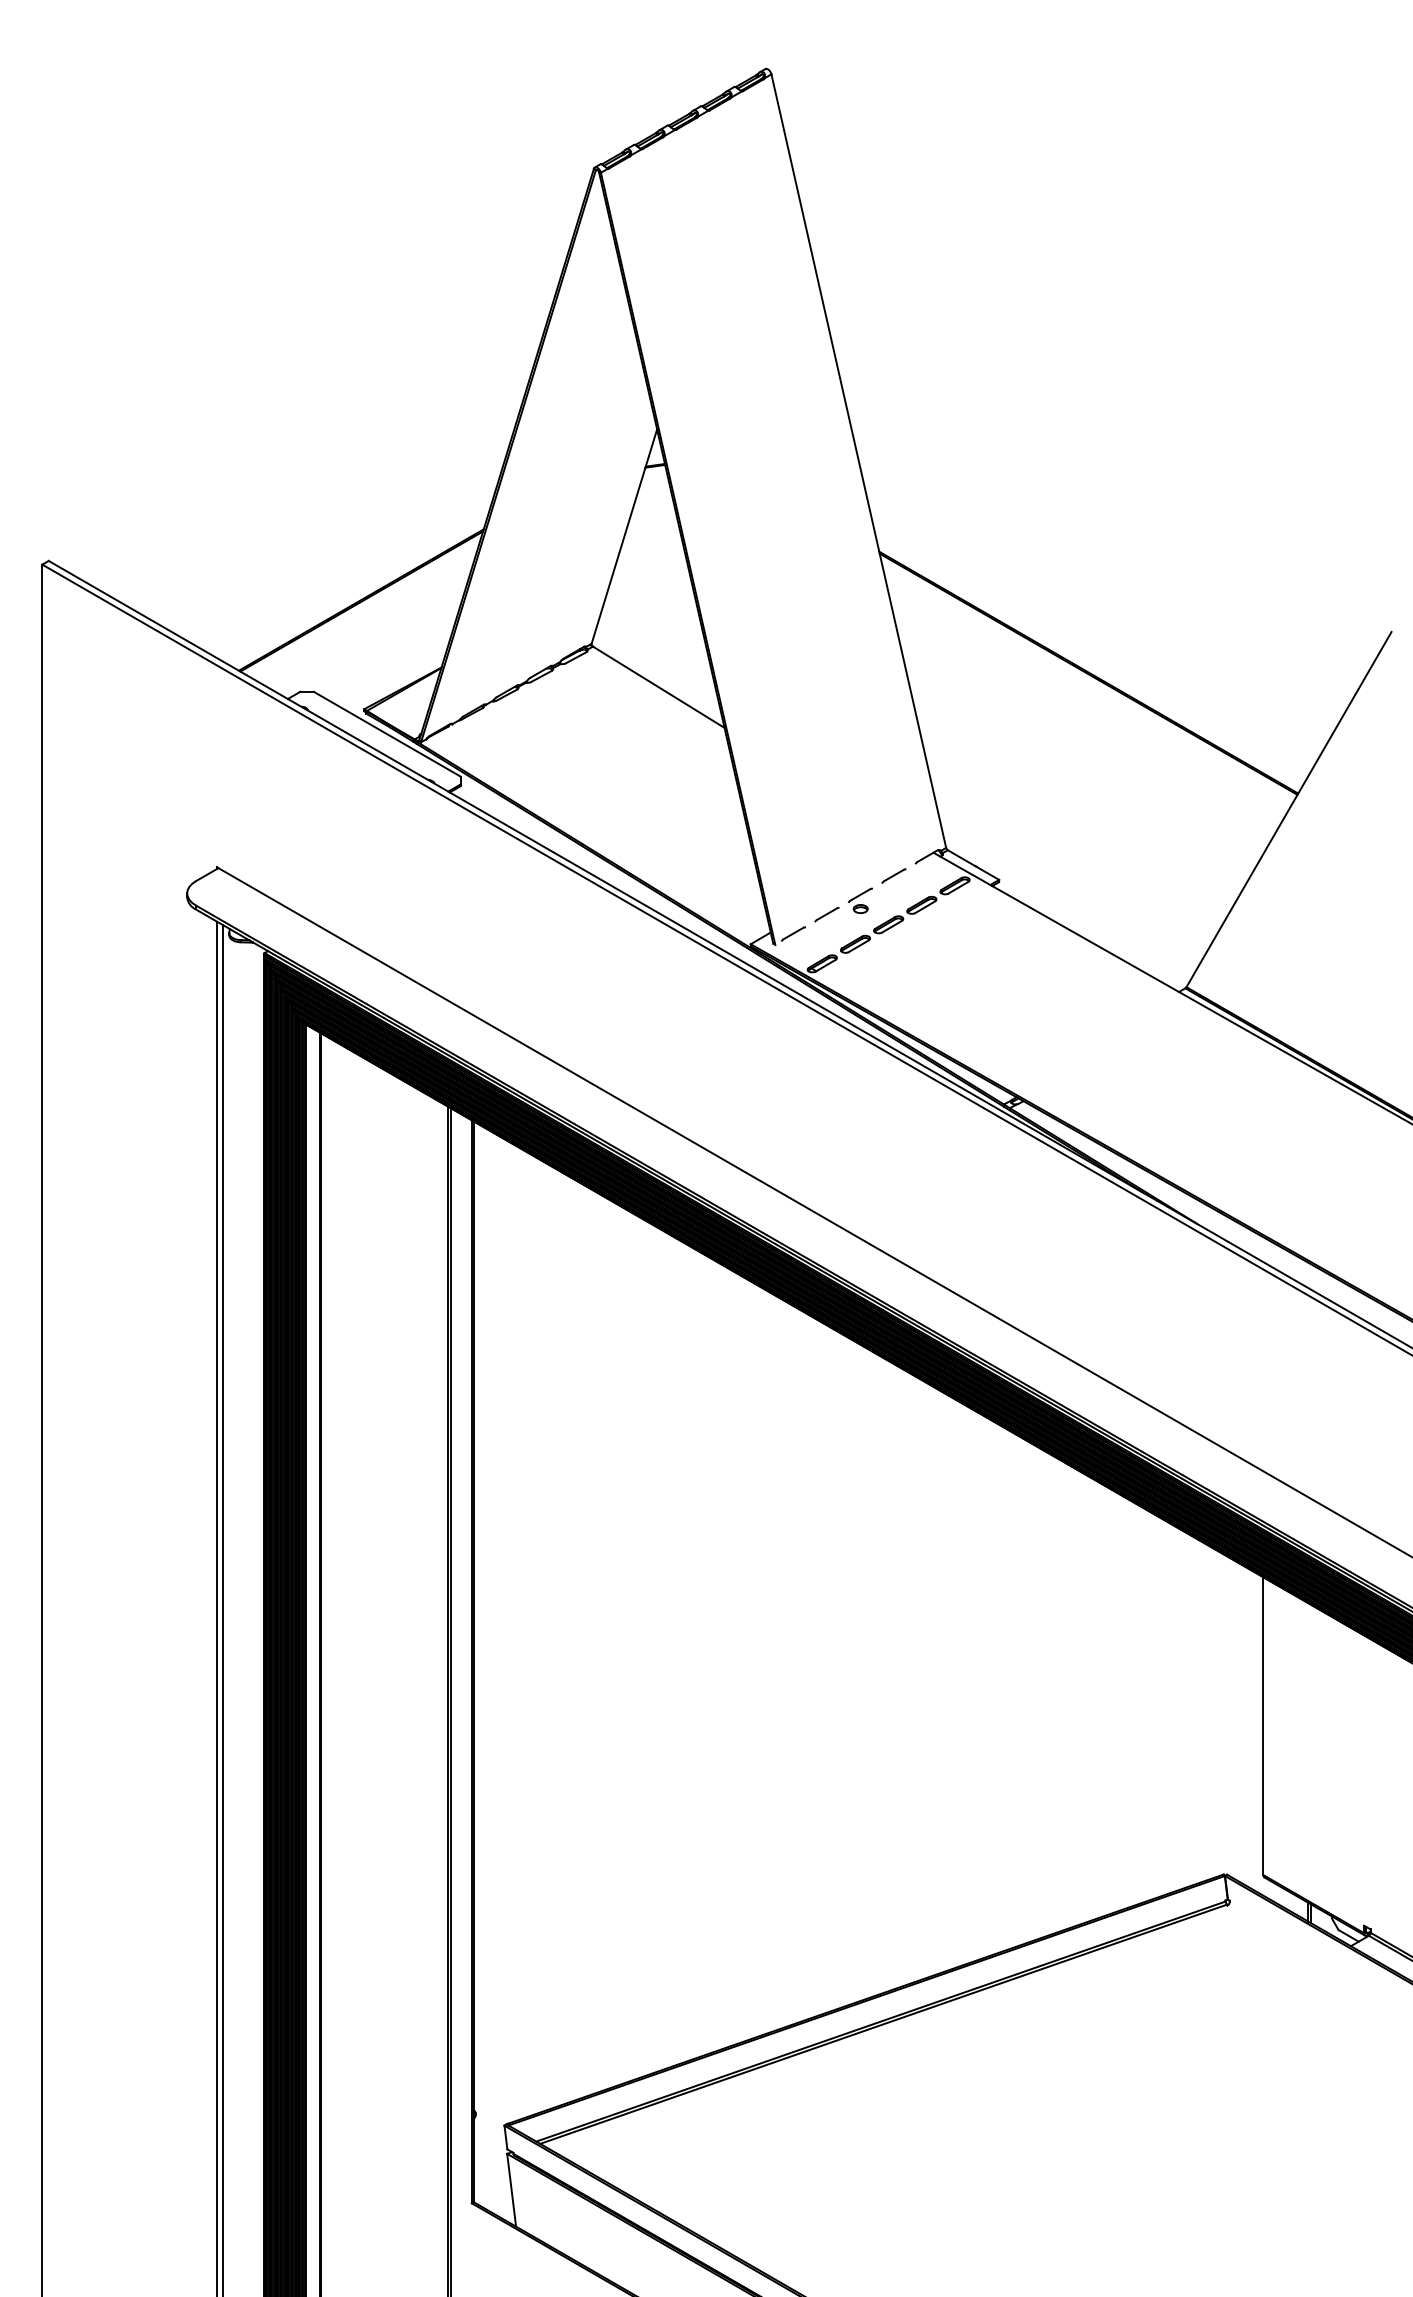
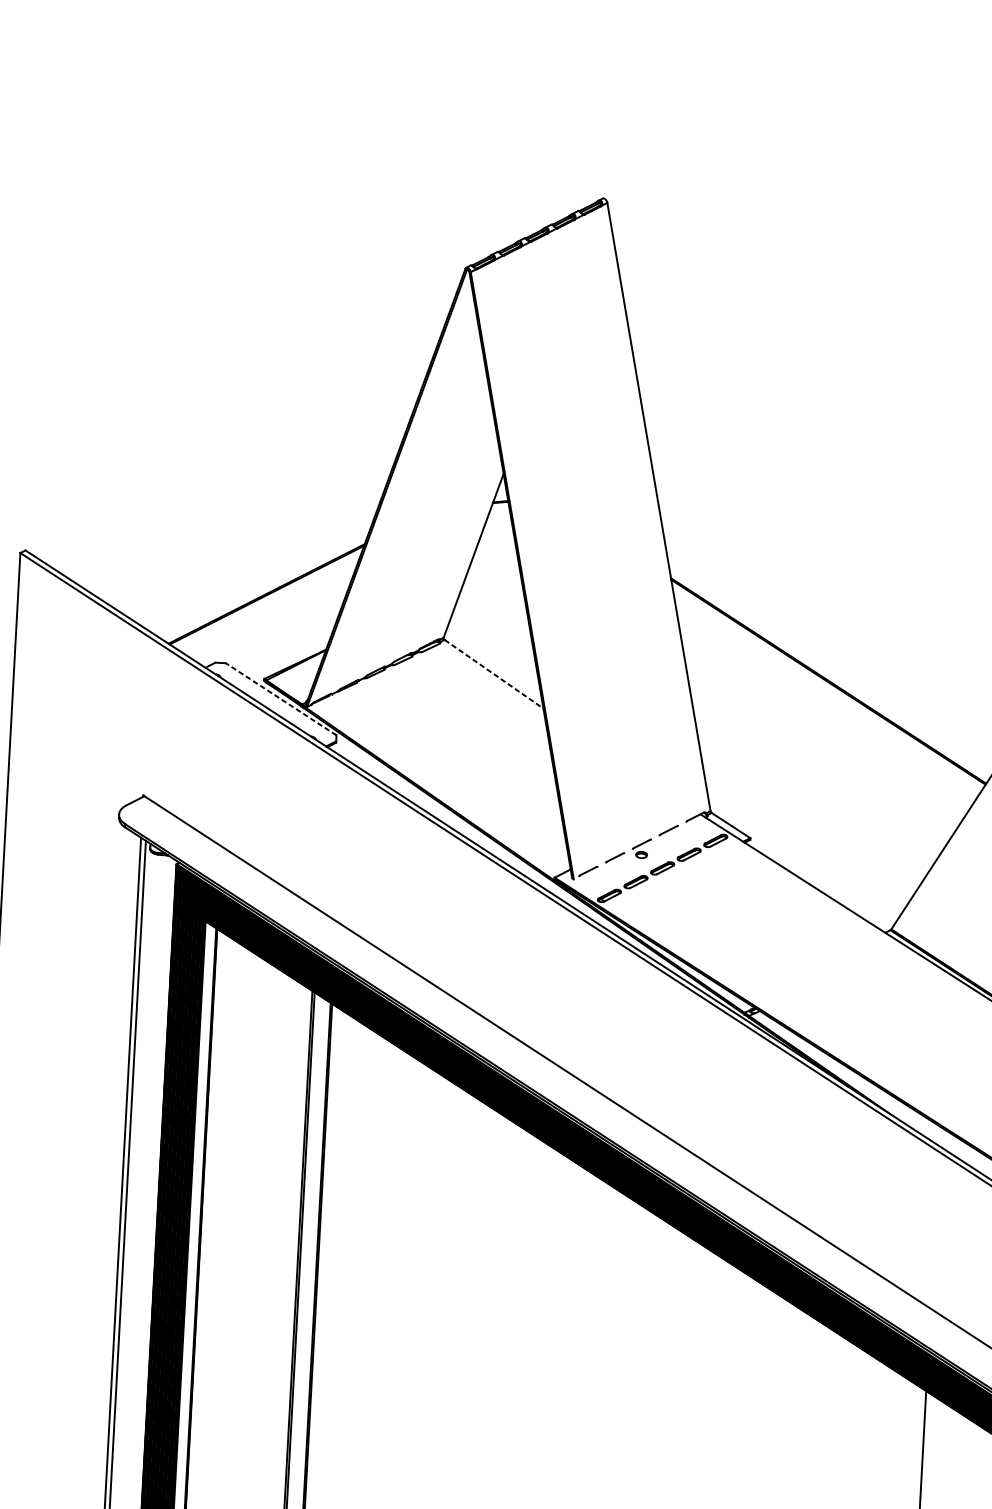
line: (659, 687) -> (494, 674), solid -> dashed
line: (387, 734) -> (281, 699), solid -> dashed

